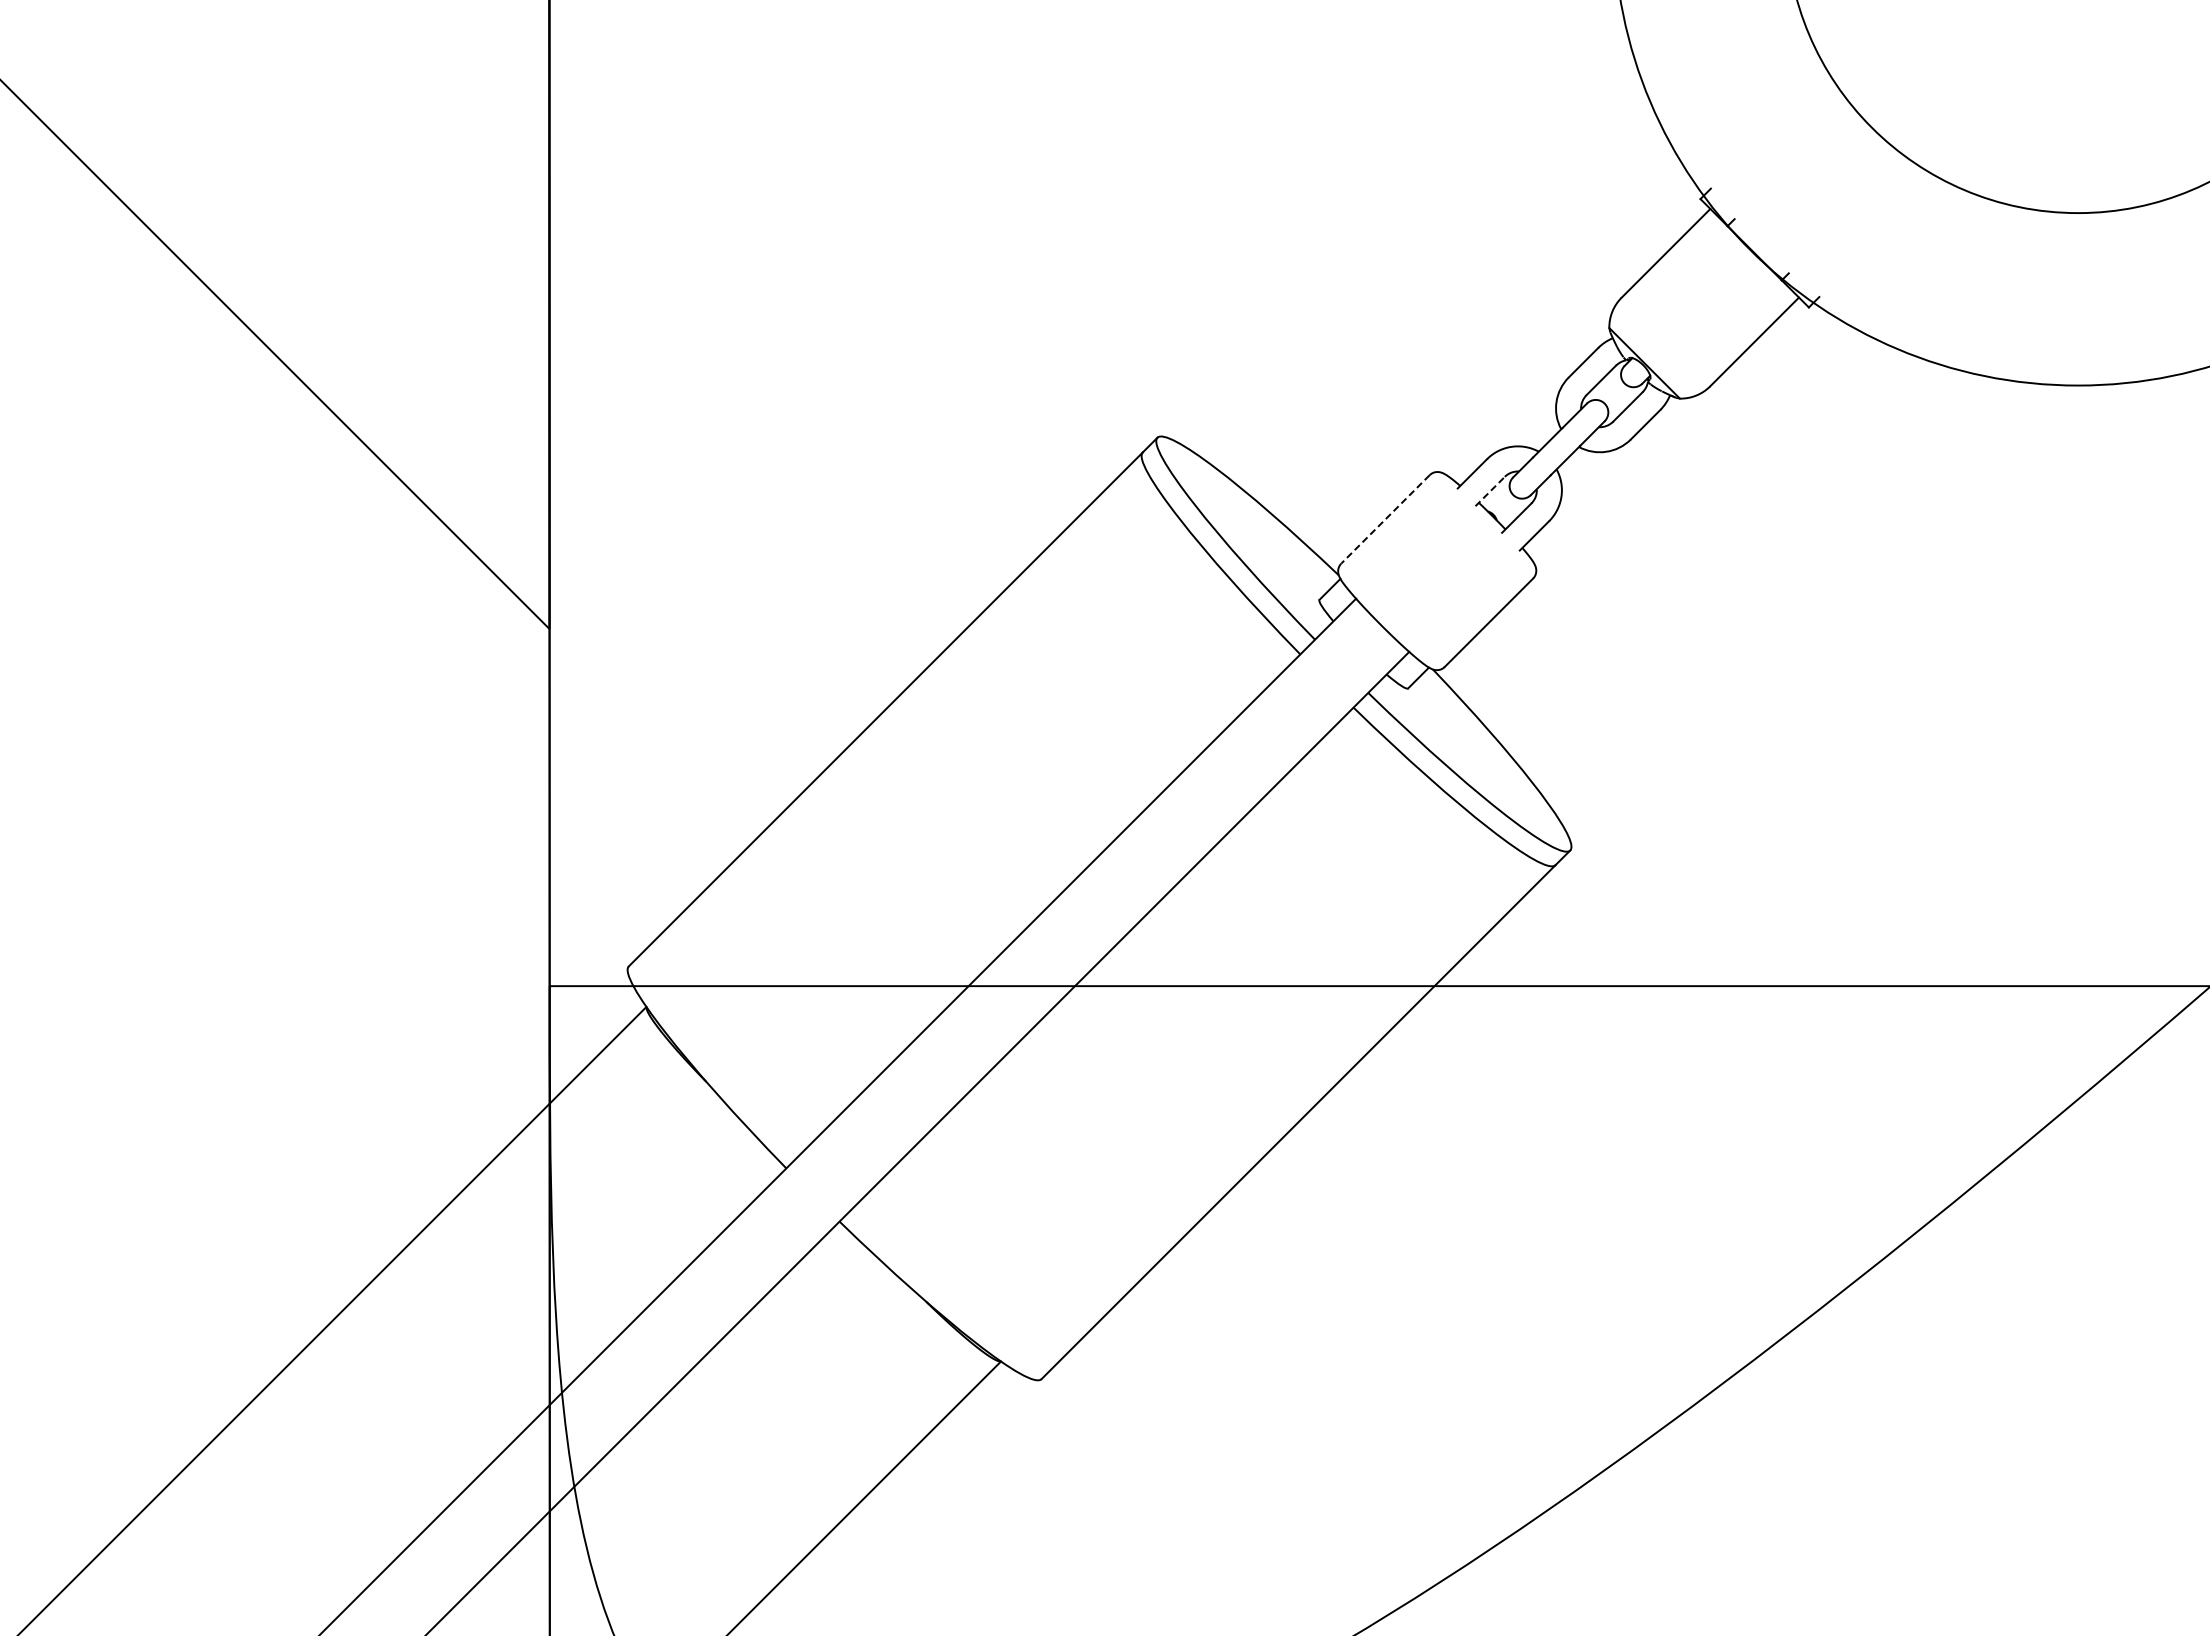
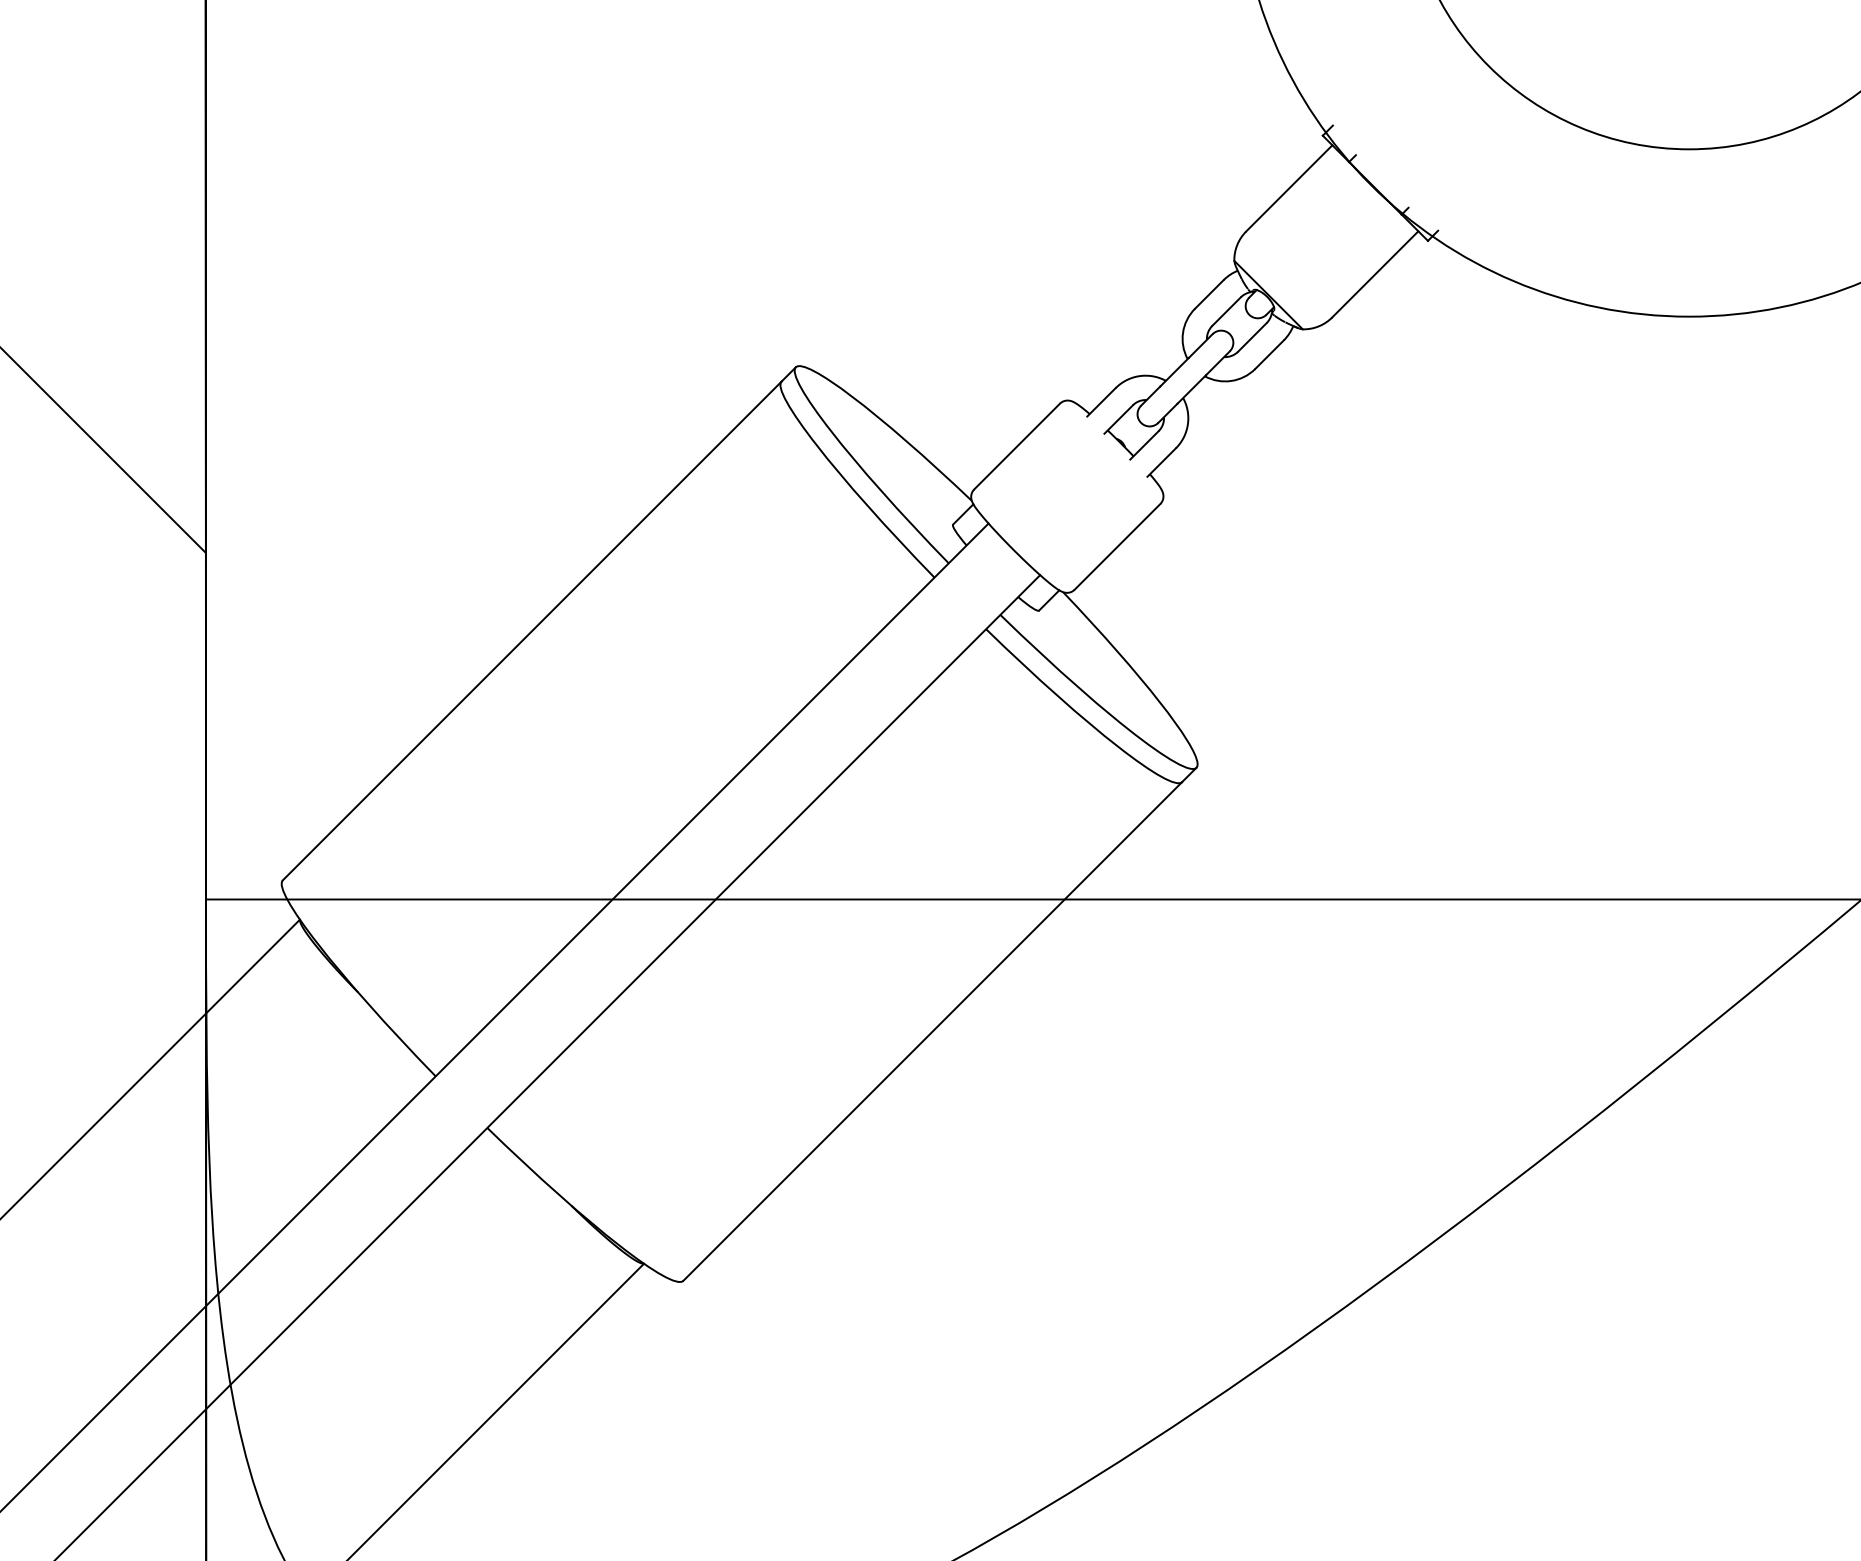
line: (1490, 491) -> (1119, 419), dashed -> solid
line: (1385, 519) -> (1017, 446), dashed -> solid

